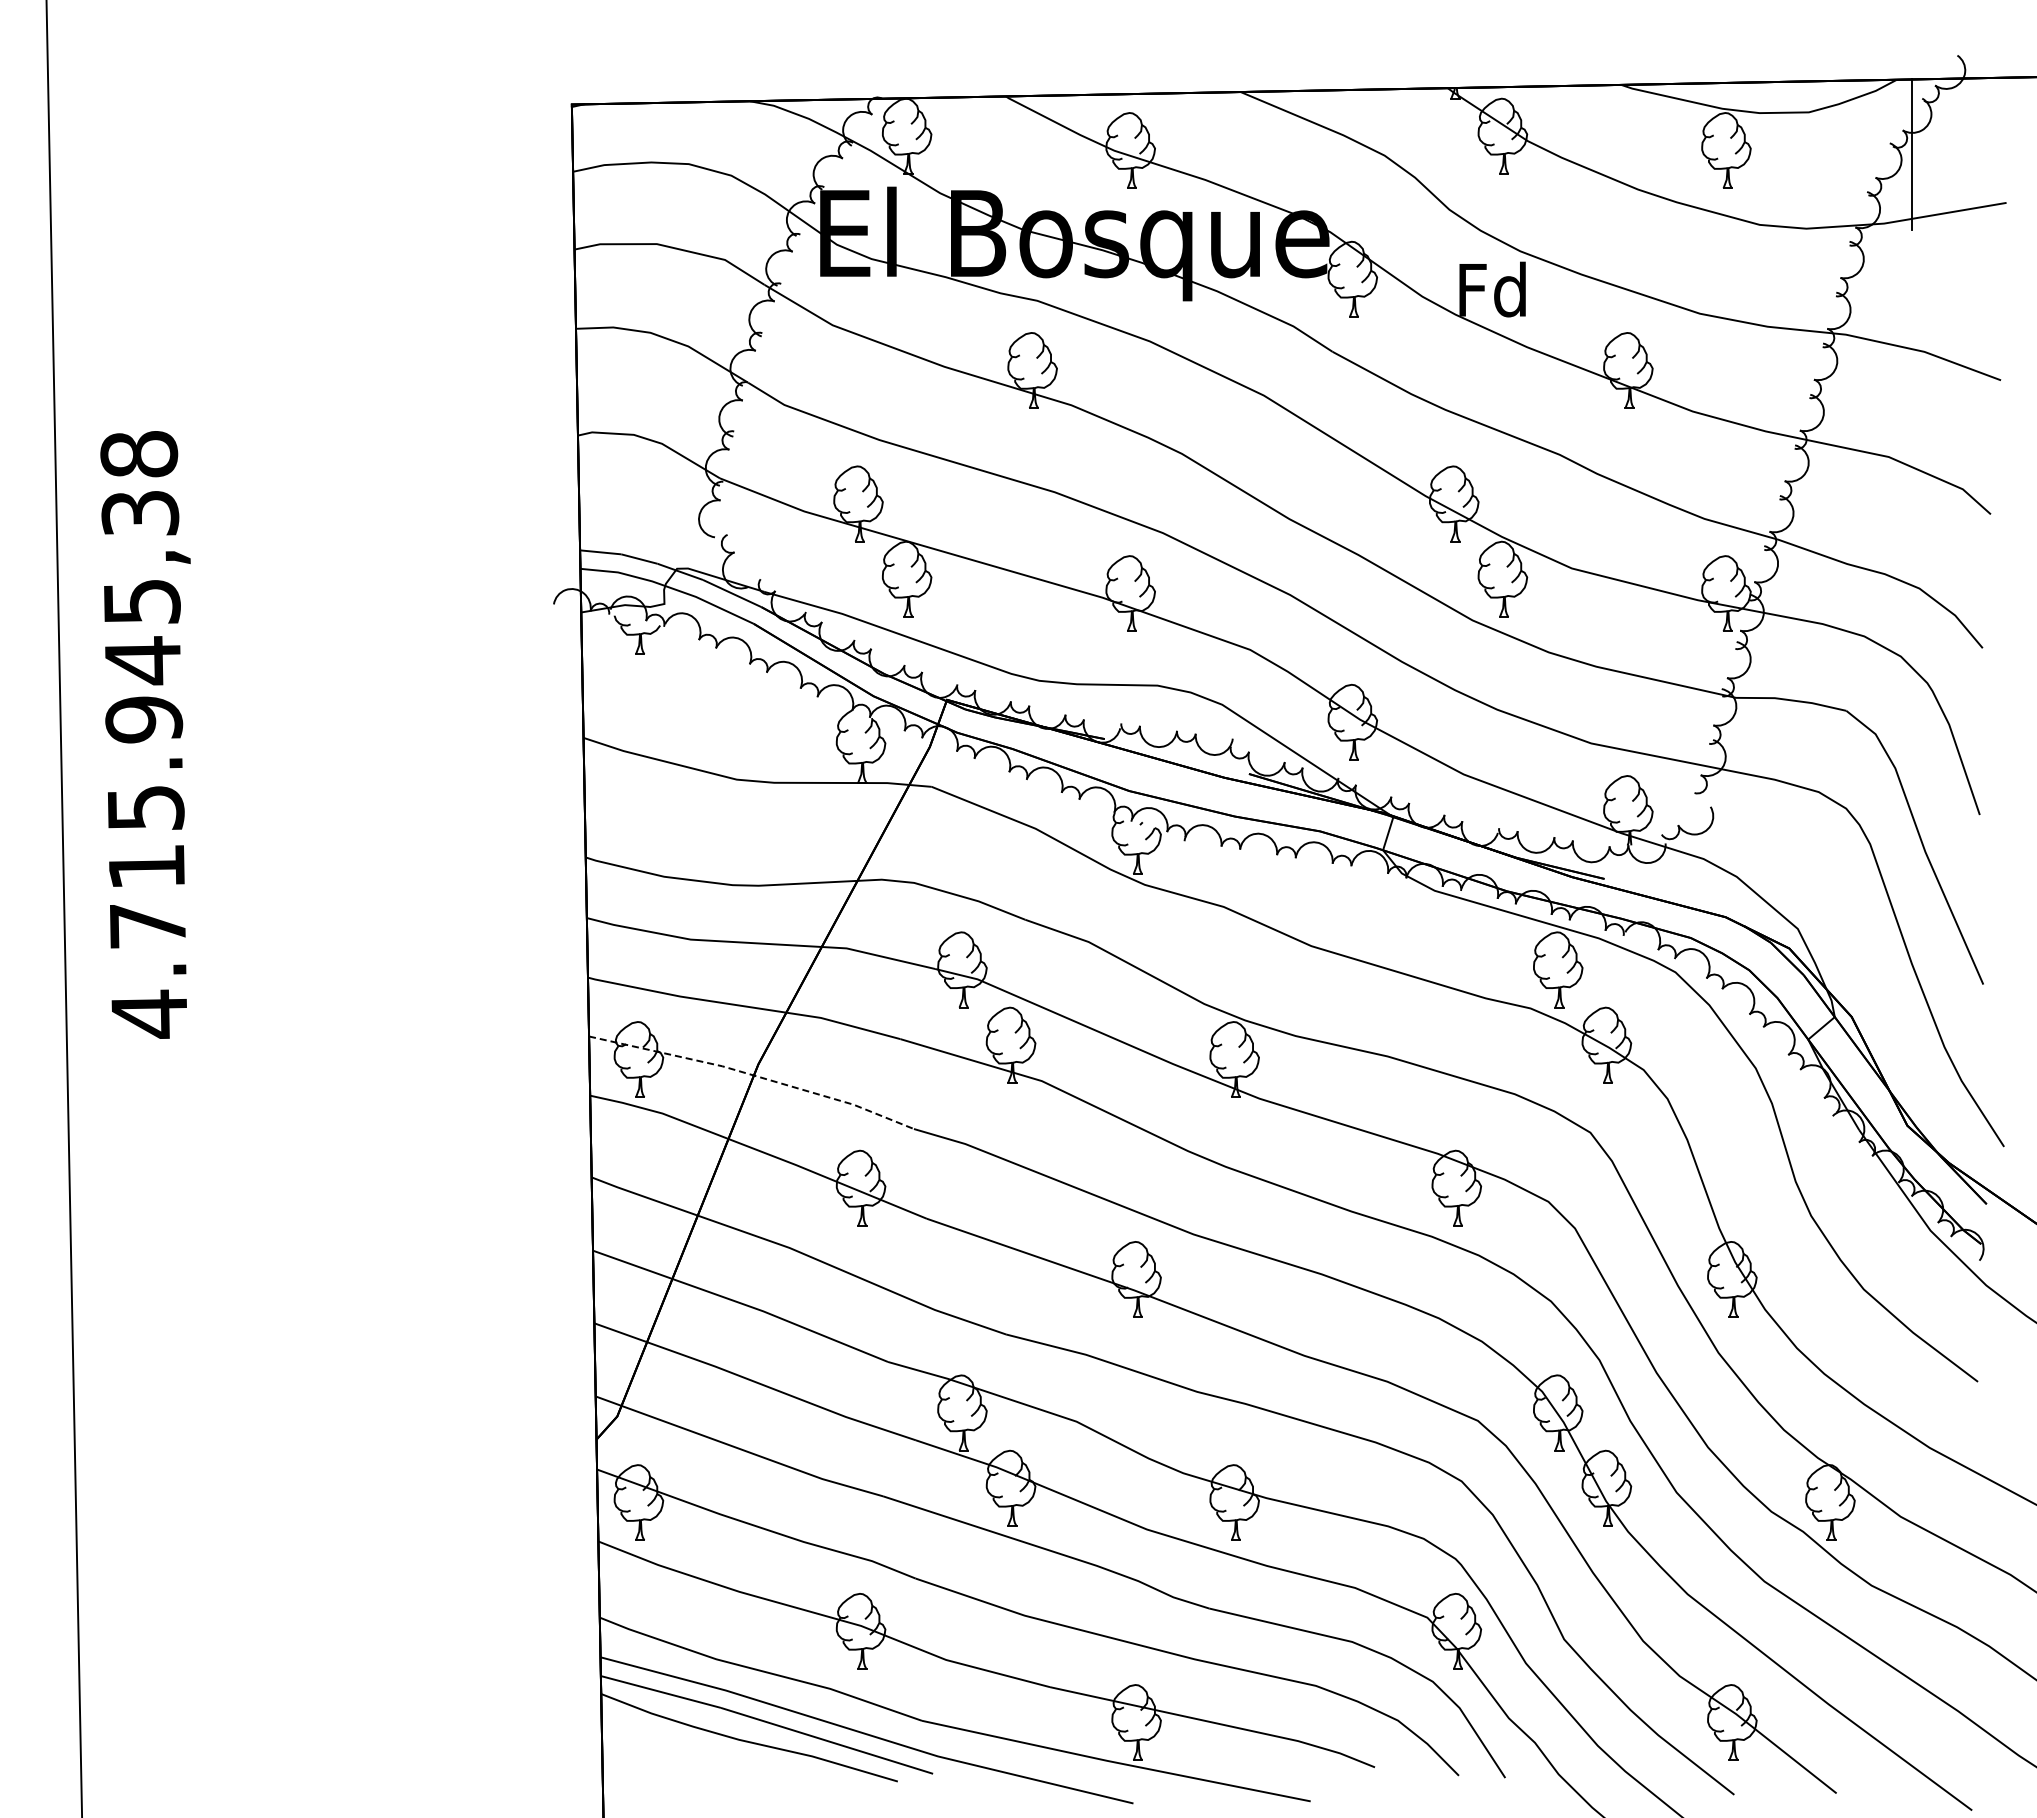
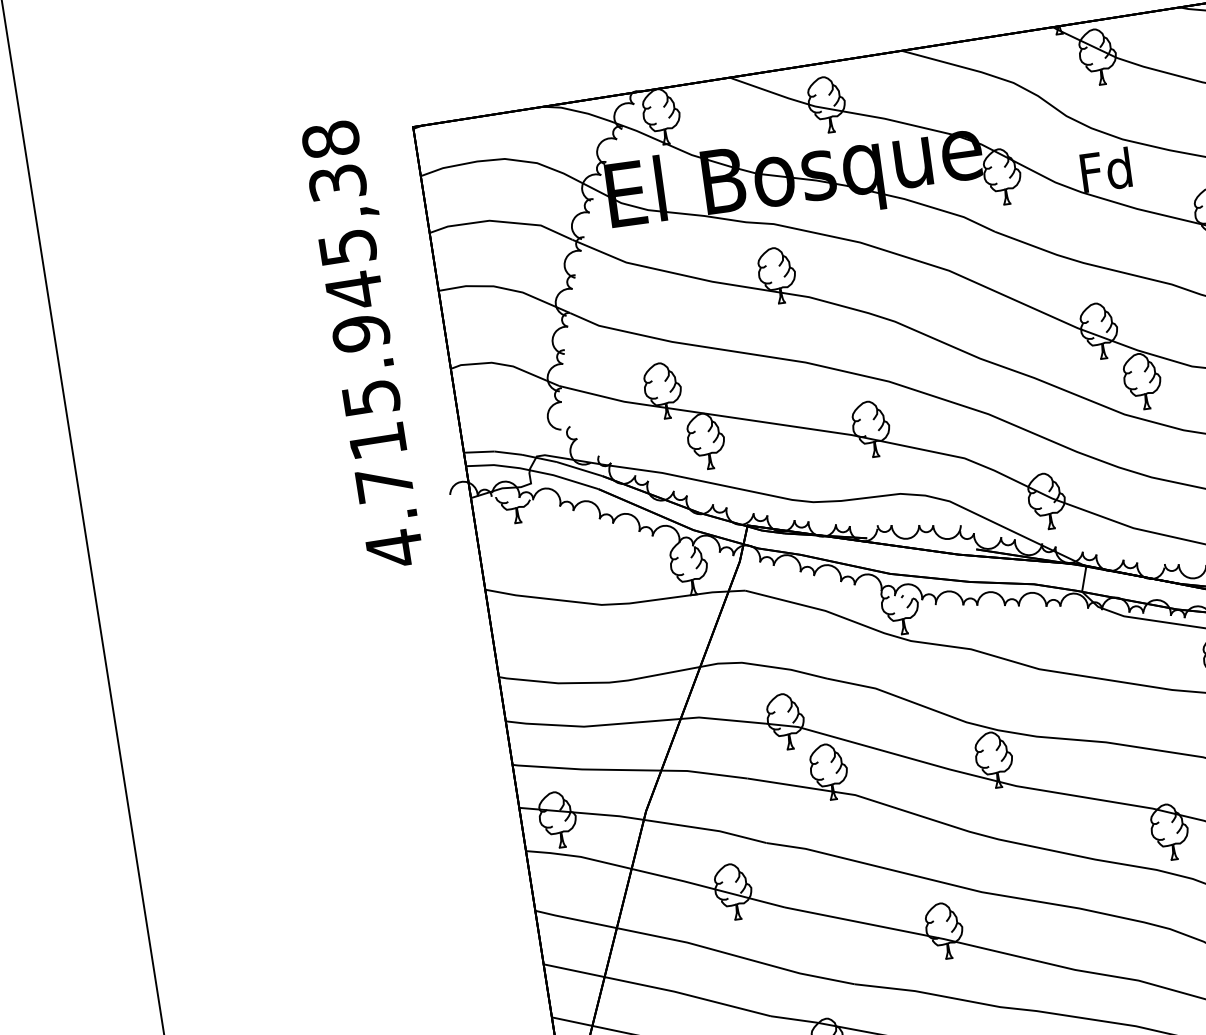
text: (145, 734) -> (363, 344), moved
line: (753, 1075) -> (643, 819), dashed -> solid

